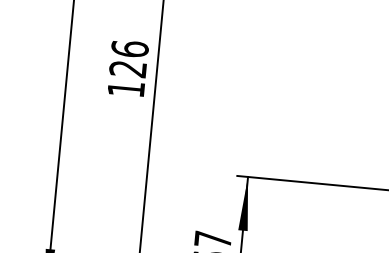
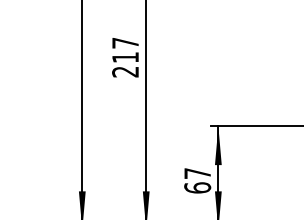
text: (128, 68) -> (125, 57), 126 -> 217

